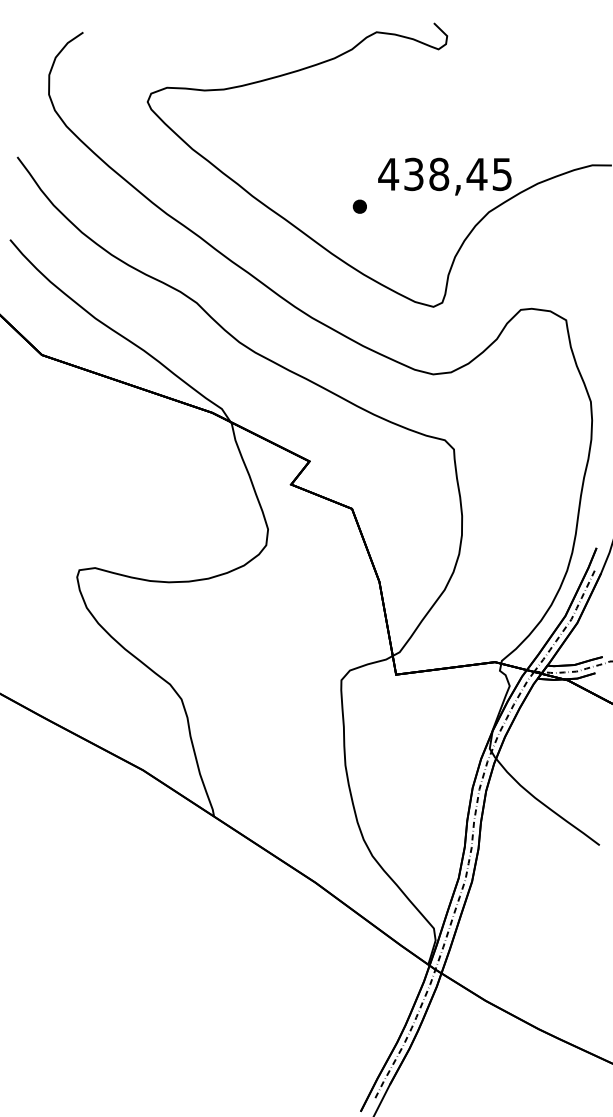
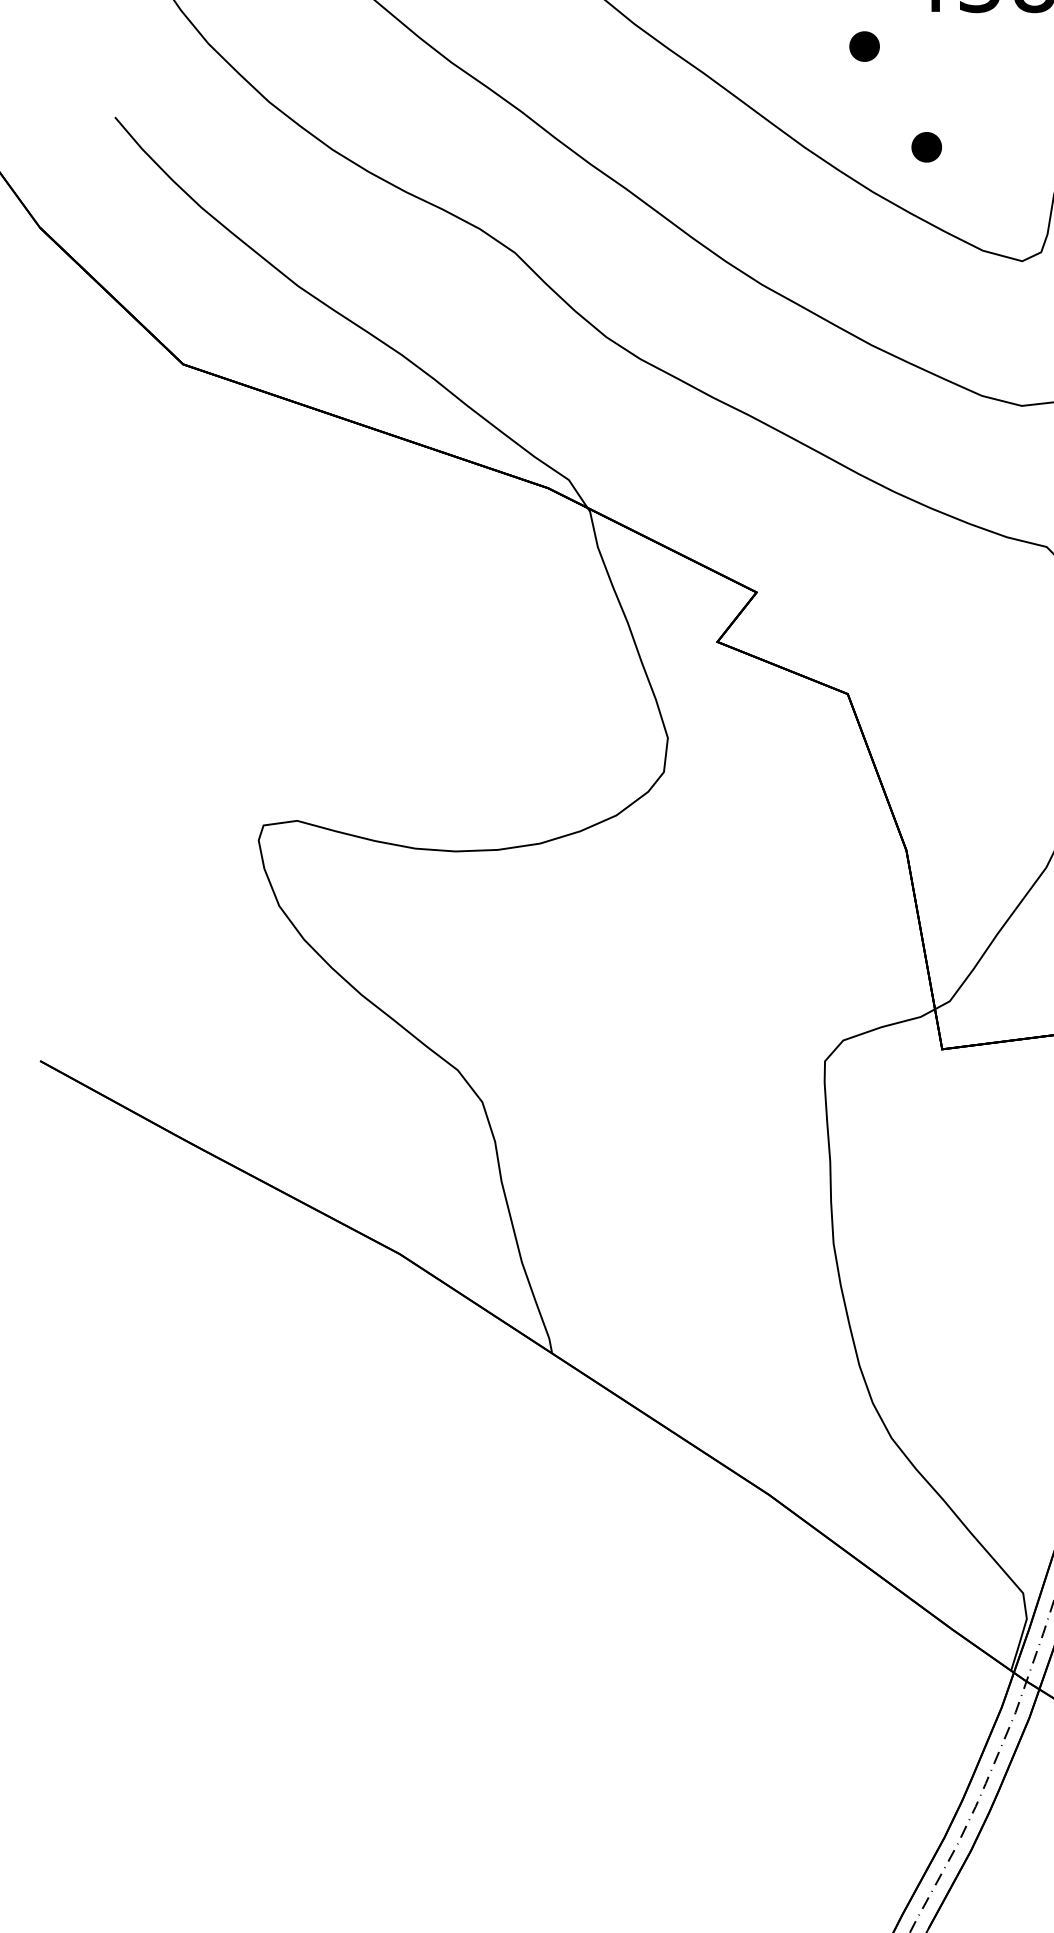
part: (388, 253) -> (925, 146), added

